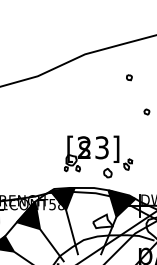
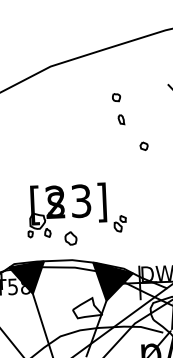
part: (131, 93) -> (120, 120), added
part: (107, 173) -> (70, 239), moved

